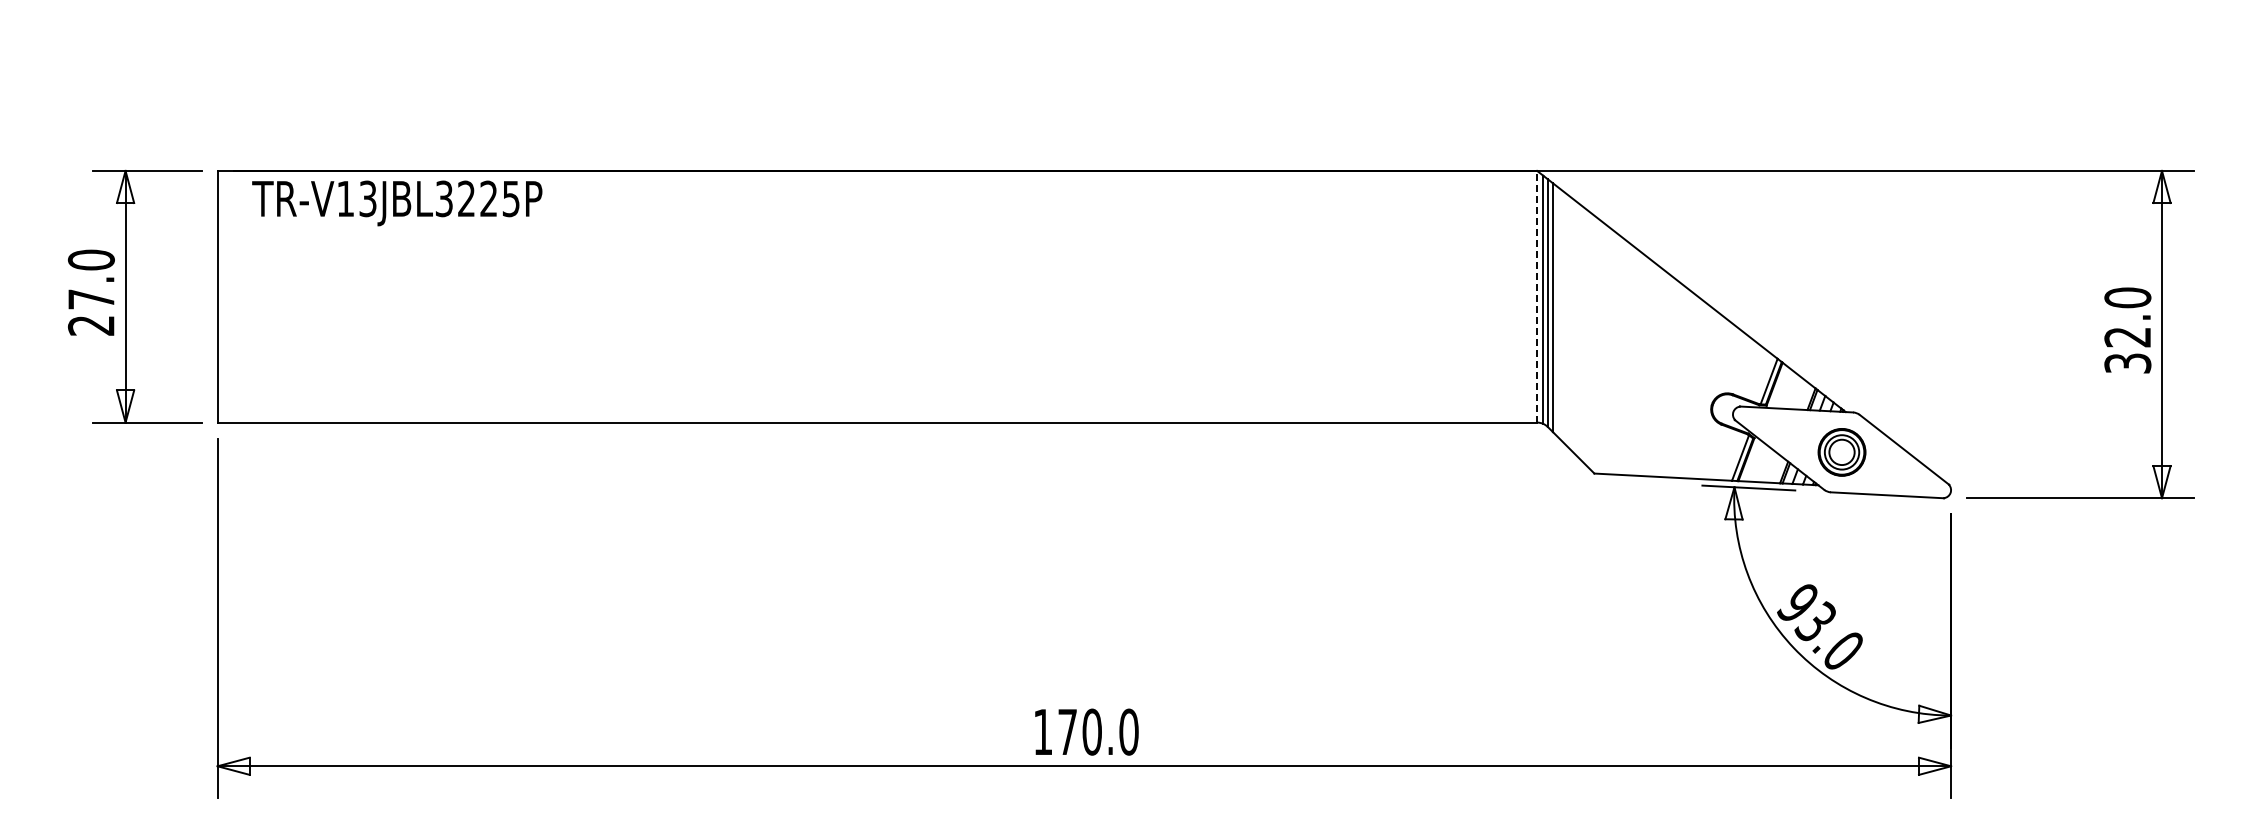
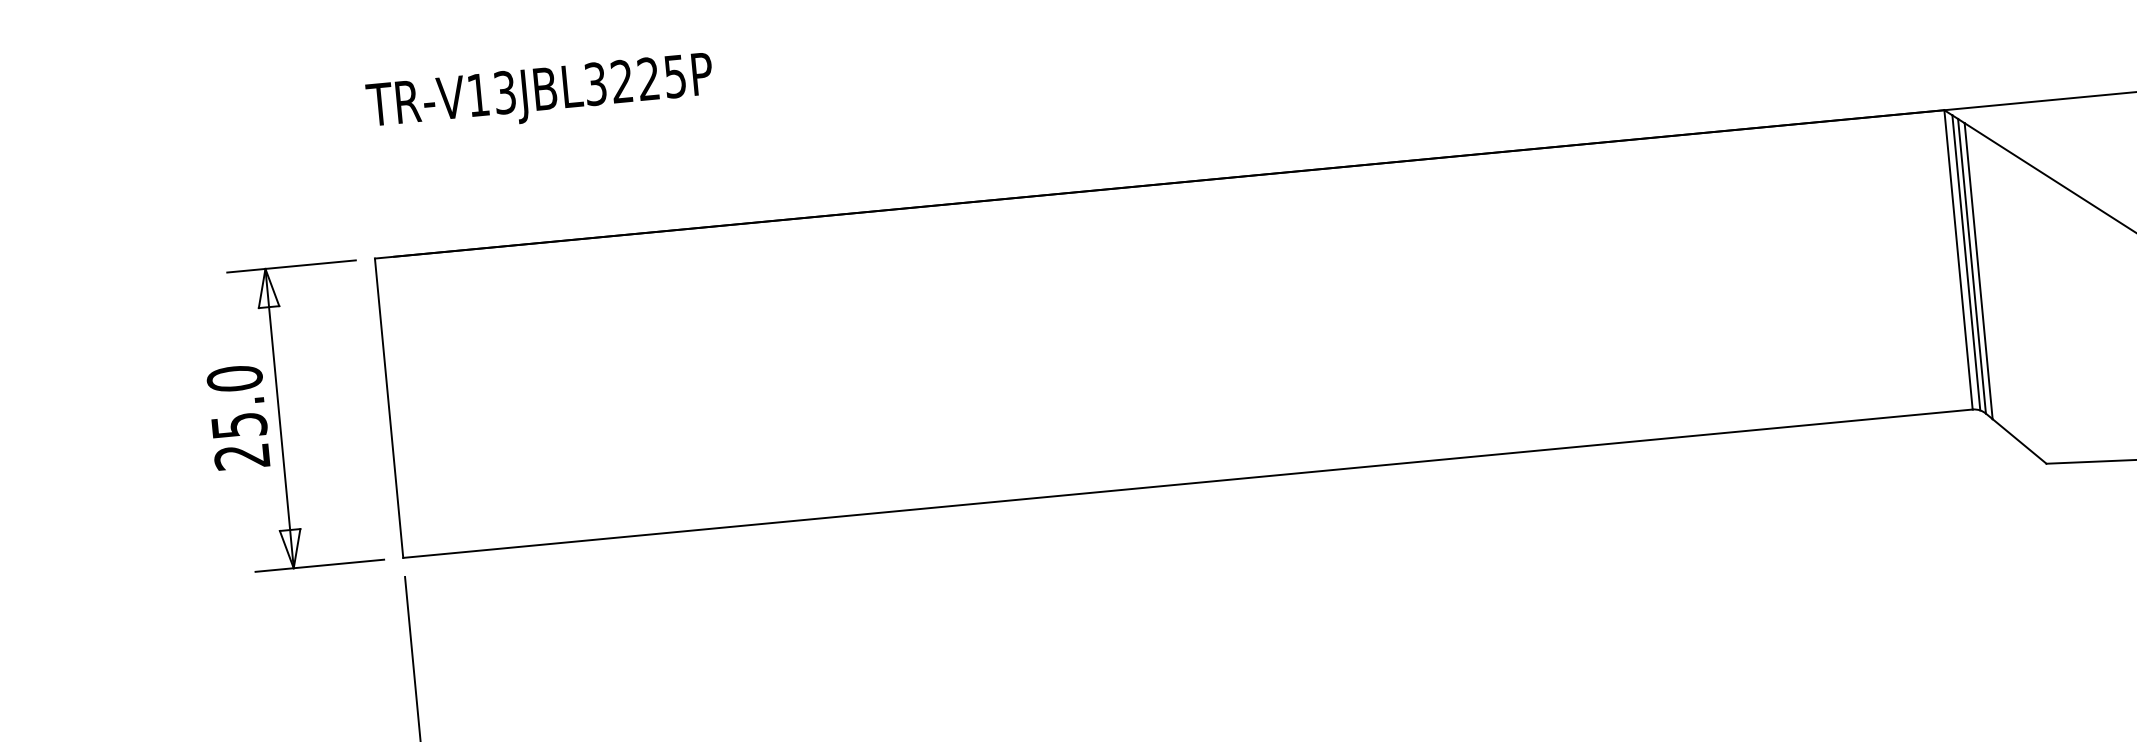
text: (397, 203) -> (540, 94), moved
line: (1537, 296) -> (1958, 259), dashed -> solid
text: (91, 299) -> (239, 425), 27.0 -> 25.0

